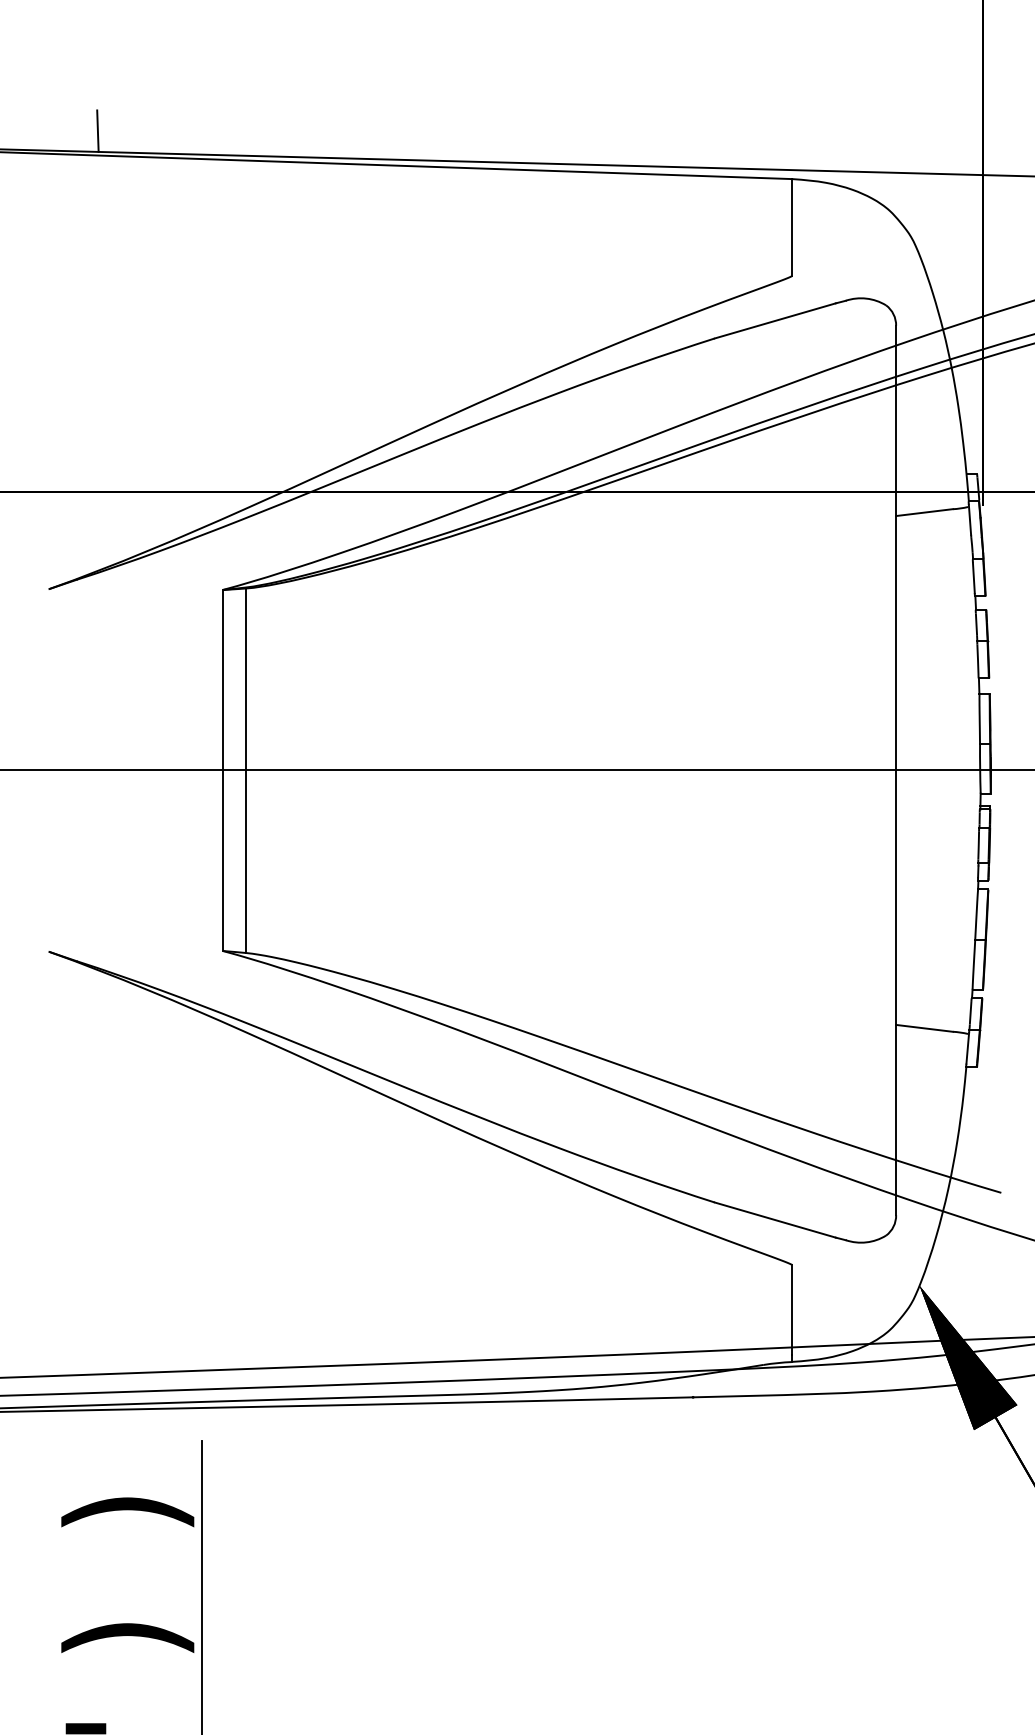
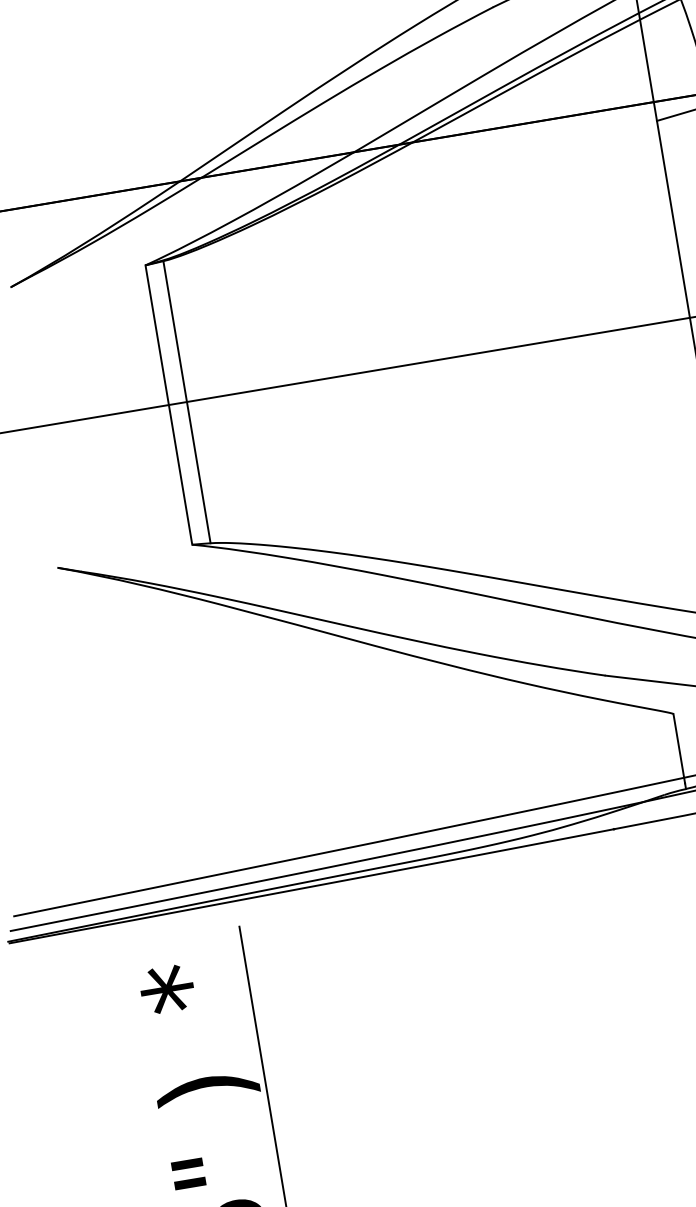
text: (127, 1504) -> (190, 985), ) -> *

